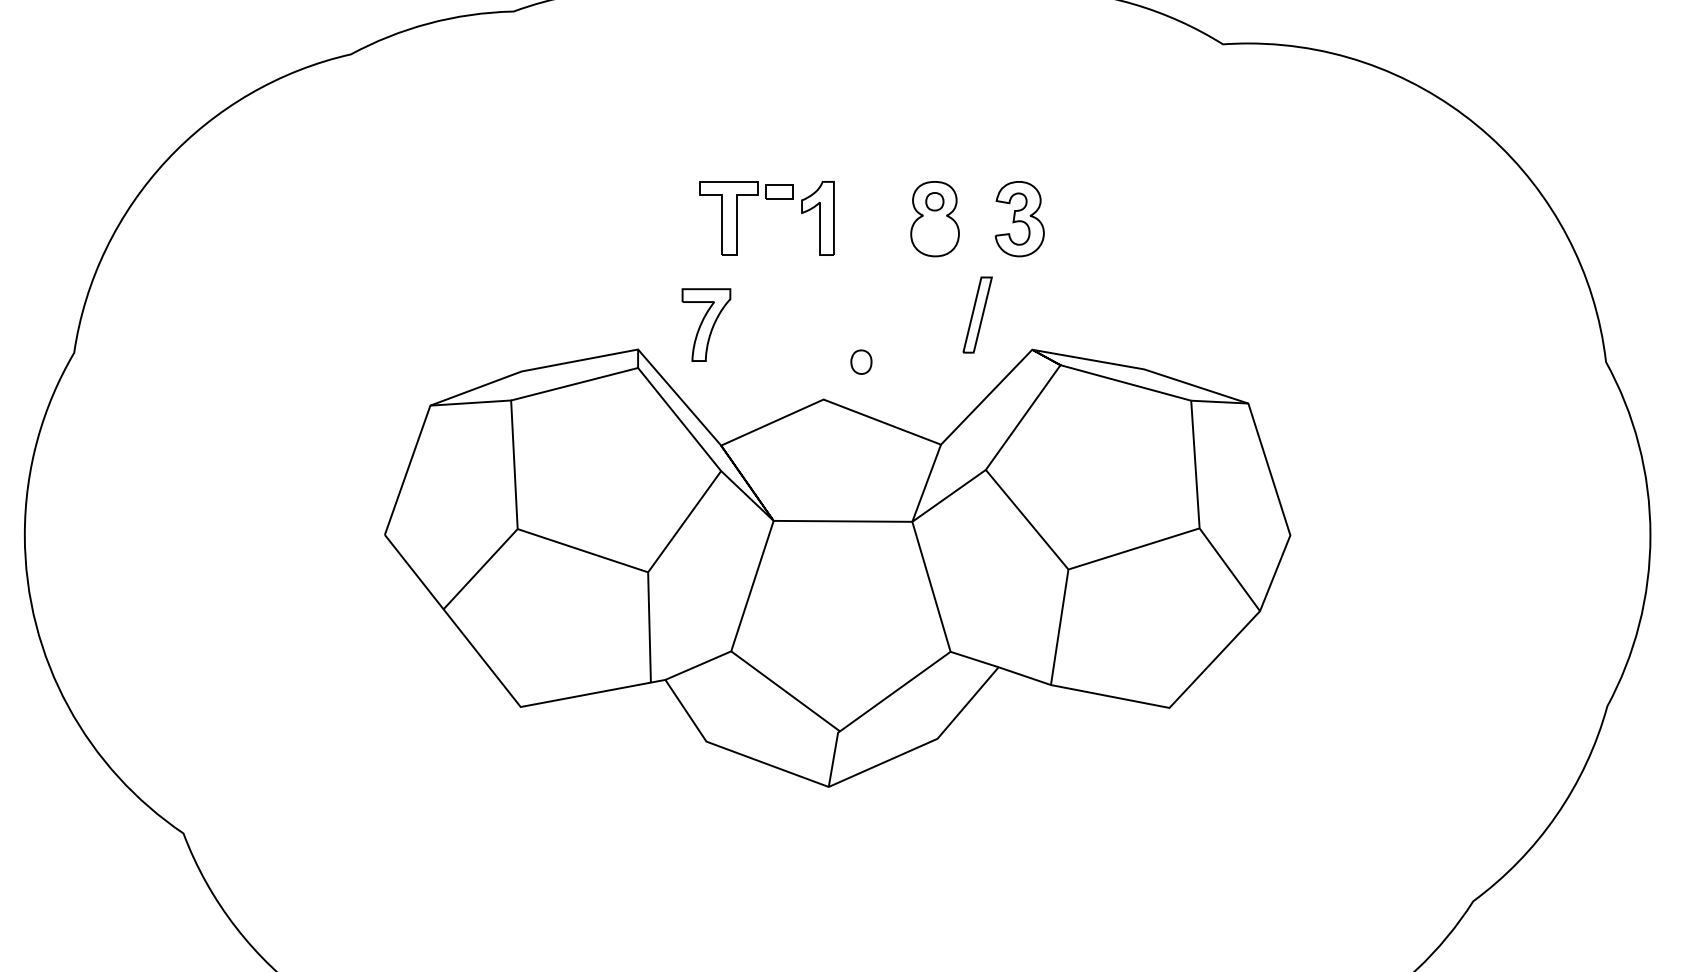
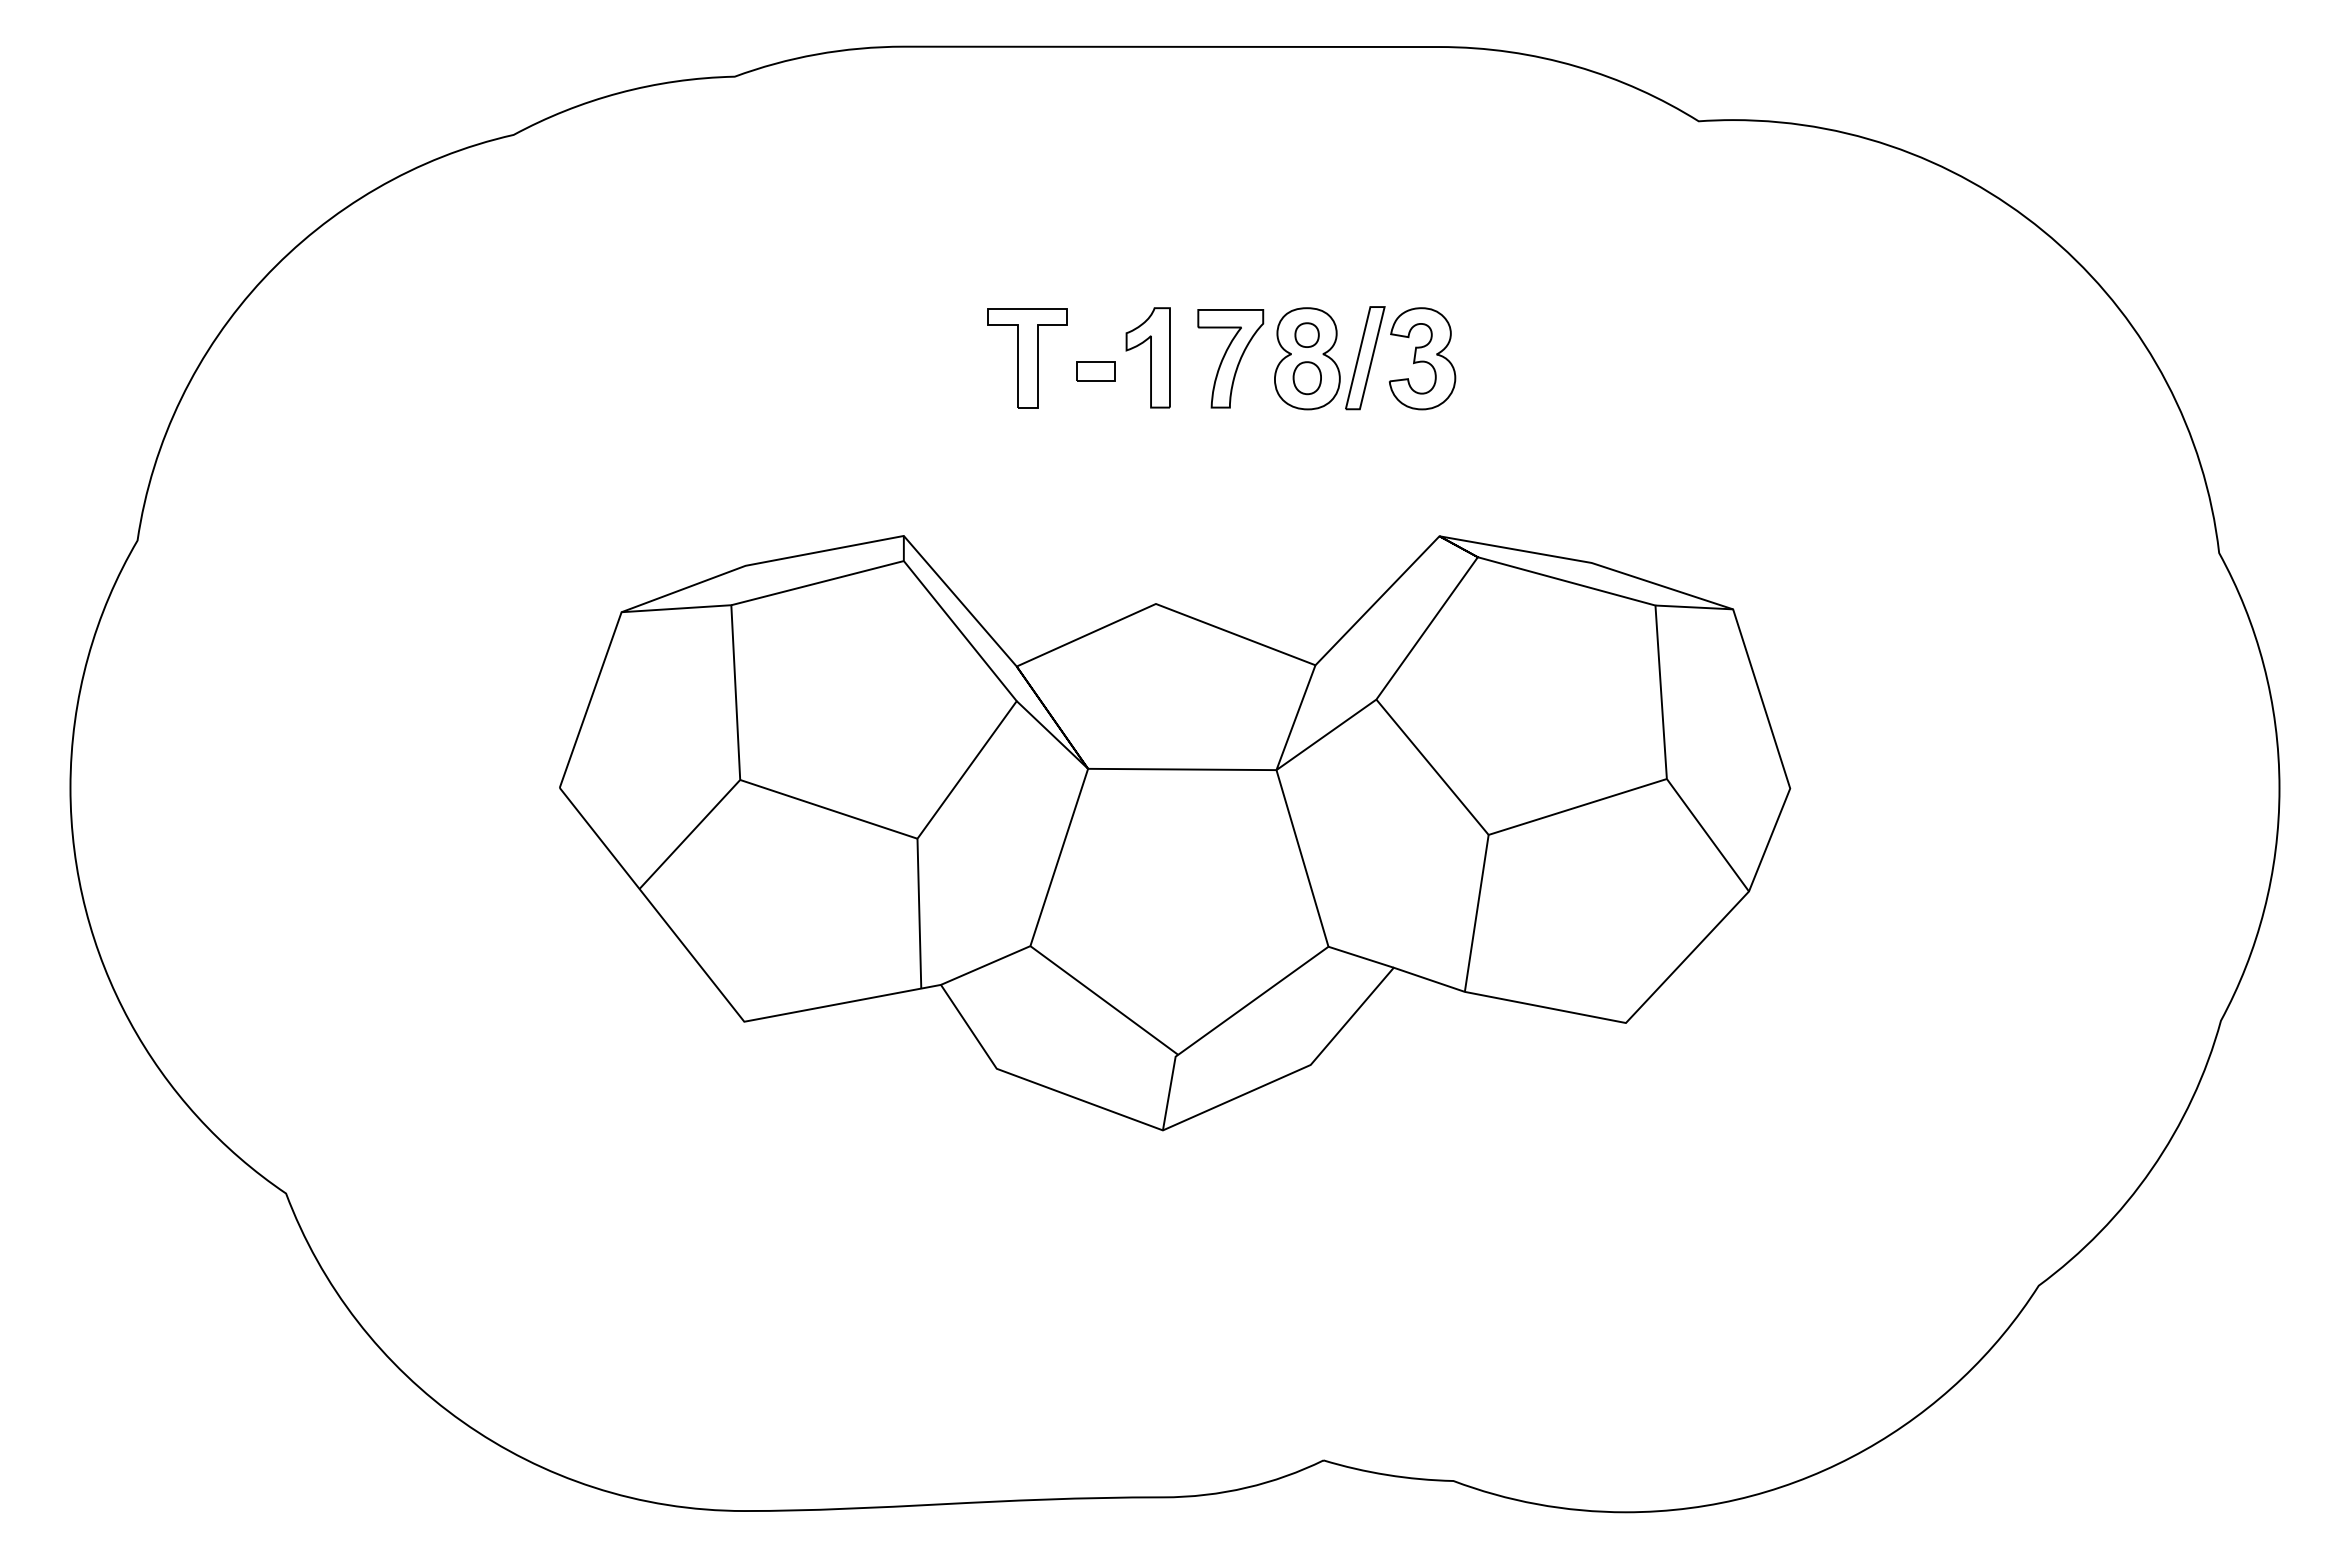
part: (779, 191) -> (1095, 371), moved
part: (977, 315) -> (1365, 358), moved
part: (706, 324) -> (1230, 358), moved
part: (860, 362) -> (1306, 378), moved

